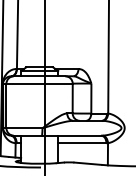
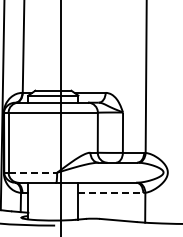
line: (24, 128) -> (33, 172), solid -> dashed
line: (82, 142) -> (111, 192), solid -> dashed

